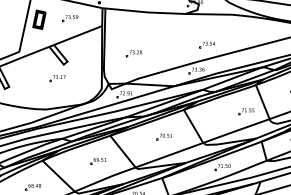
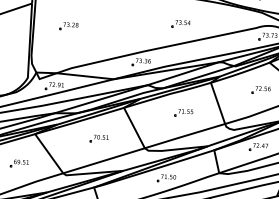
part: (207, 44) -> (181, 23), moved
part: (133, 53) -> (68, 26), moved
part: (246, 111) -> (183, 112), moved

